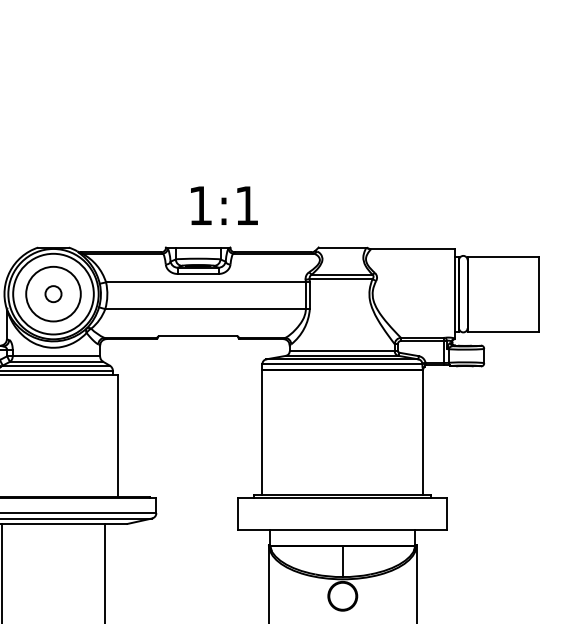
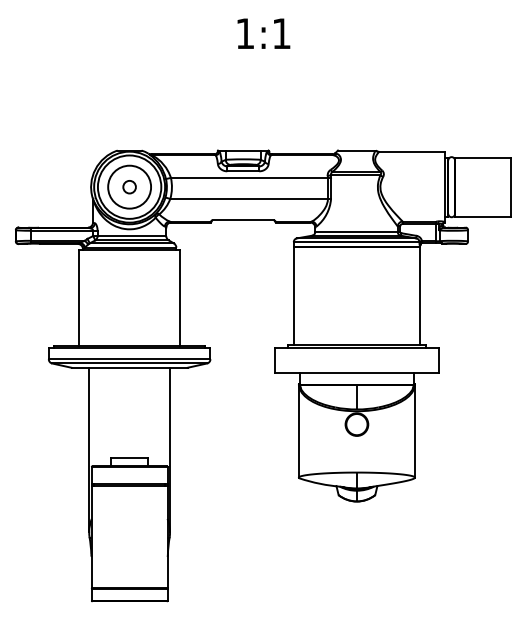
text: (223, 205) -> (263, 33), moved

